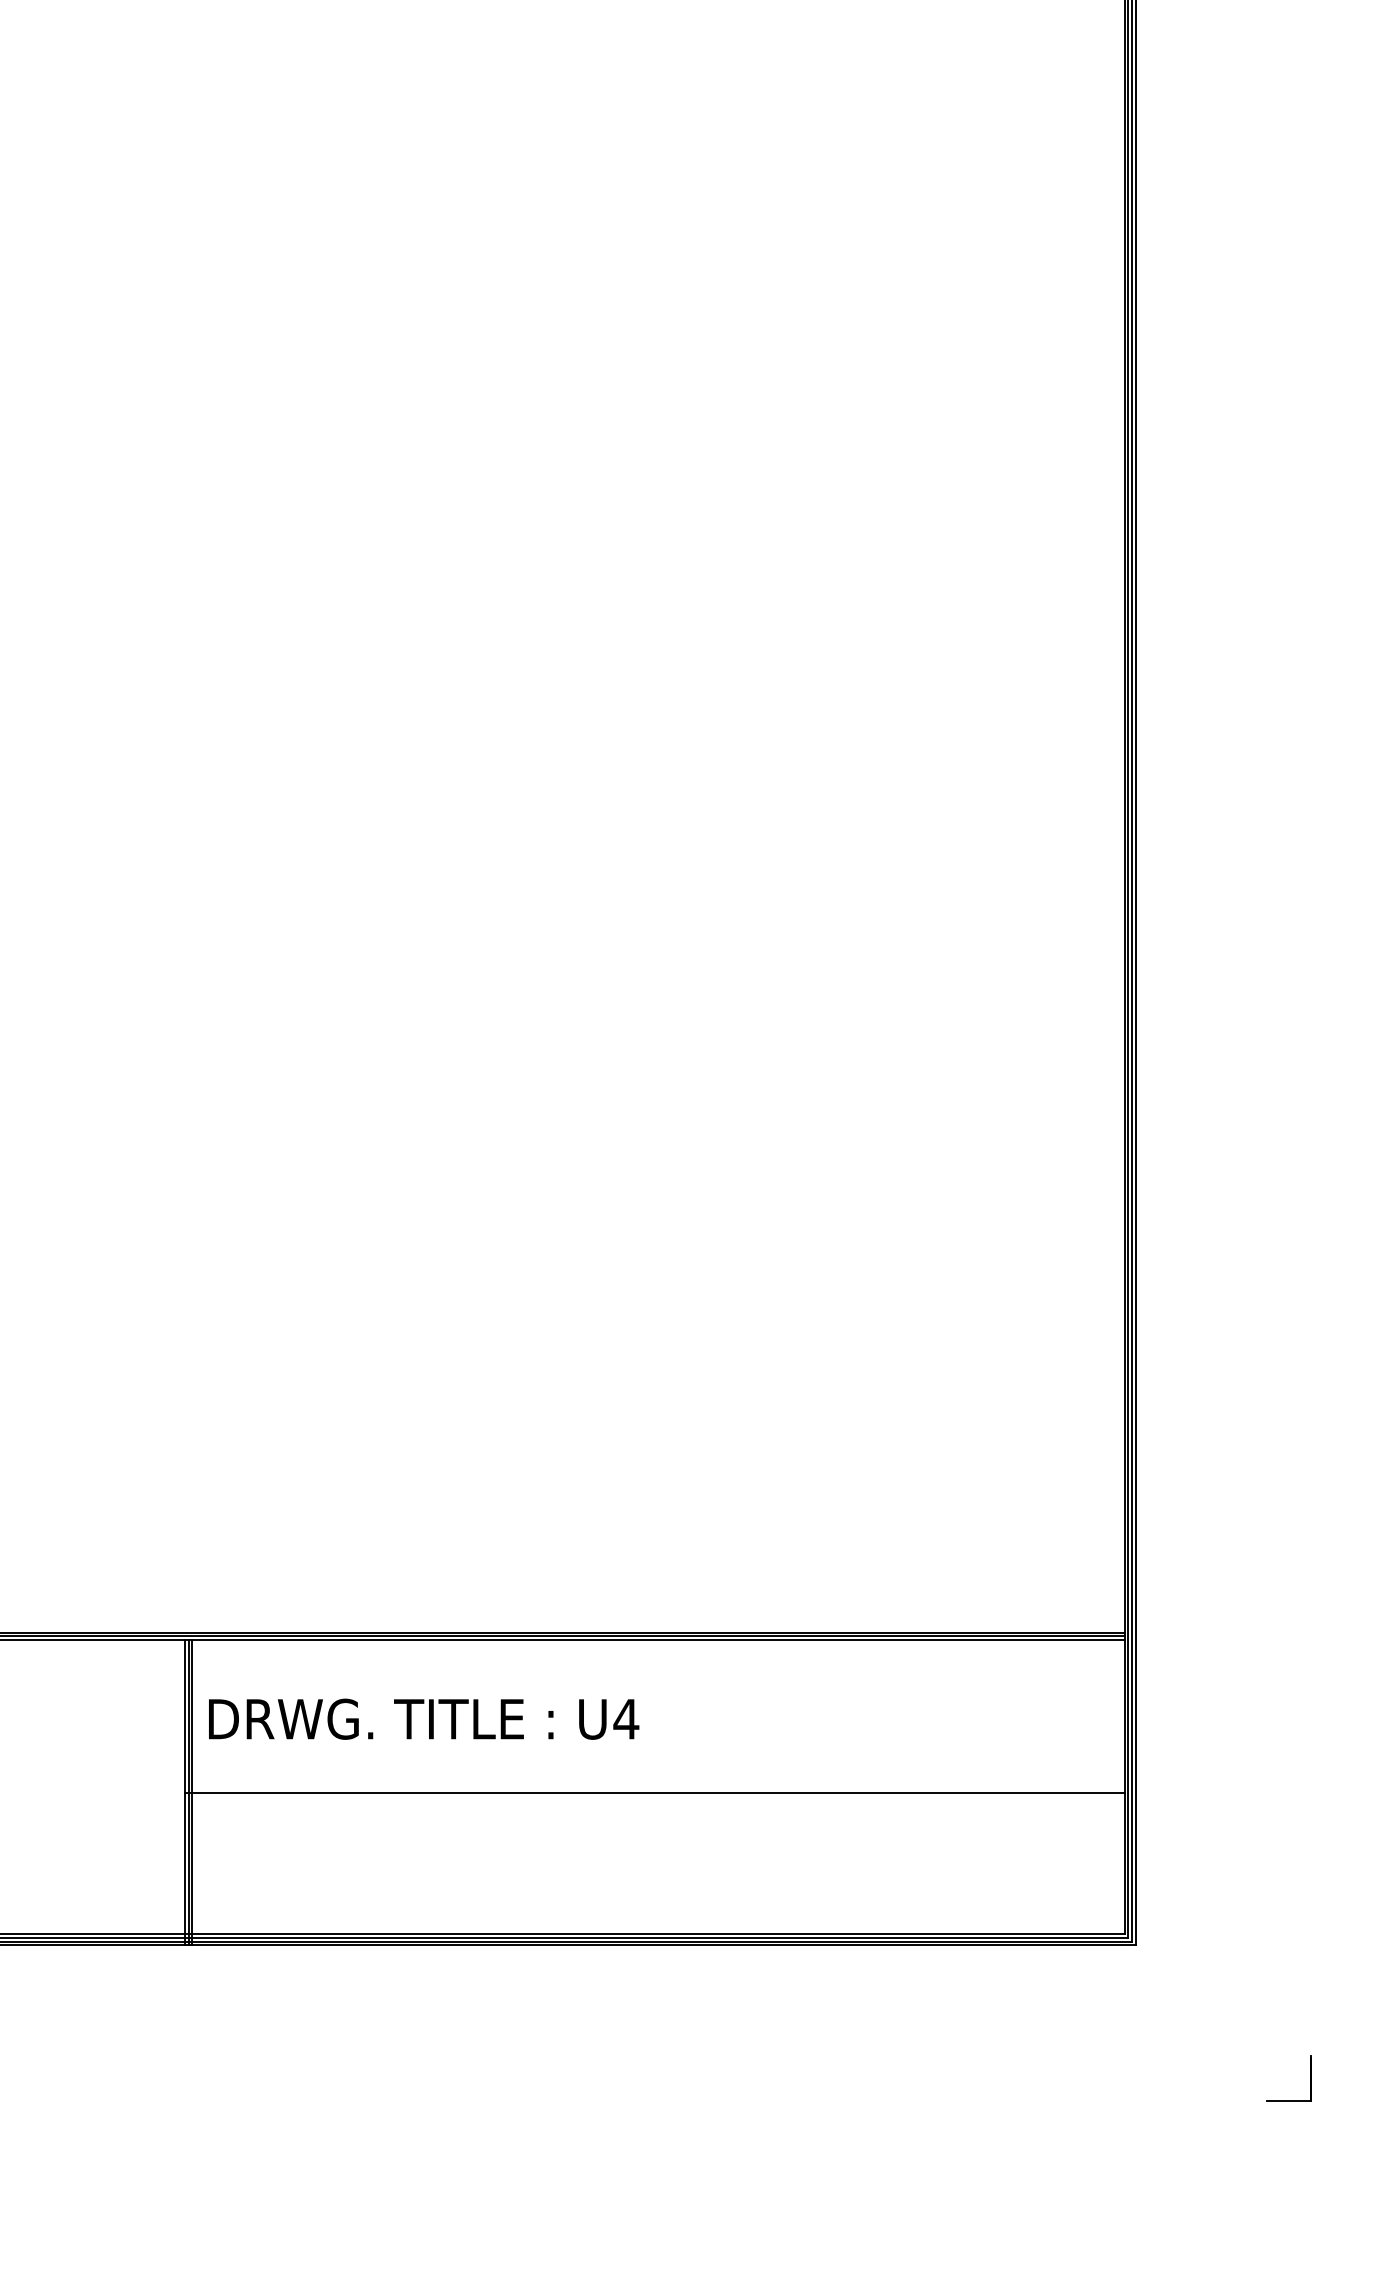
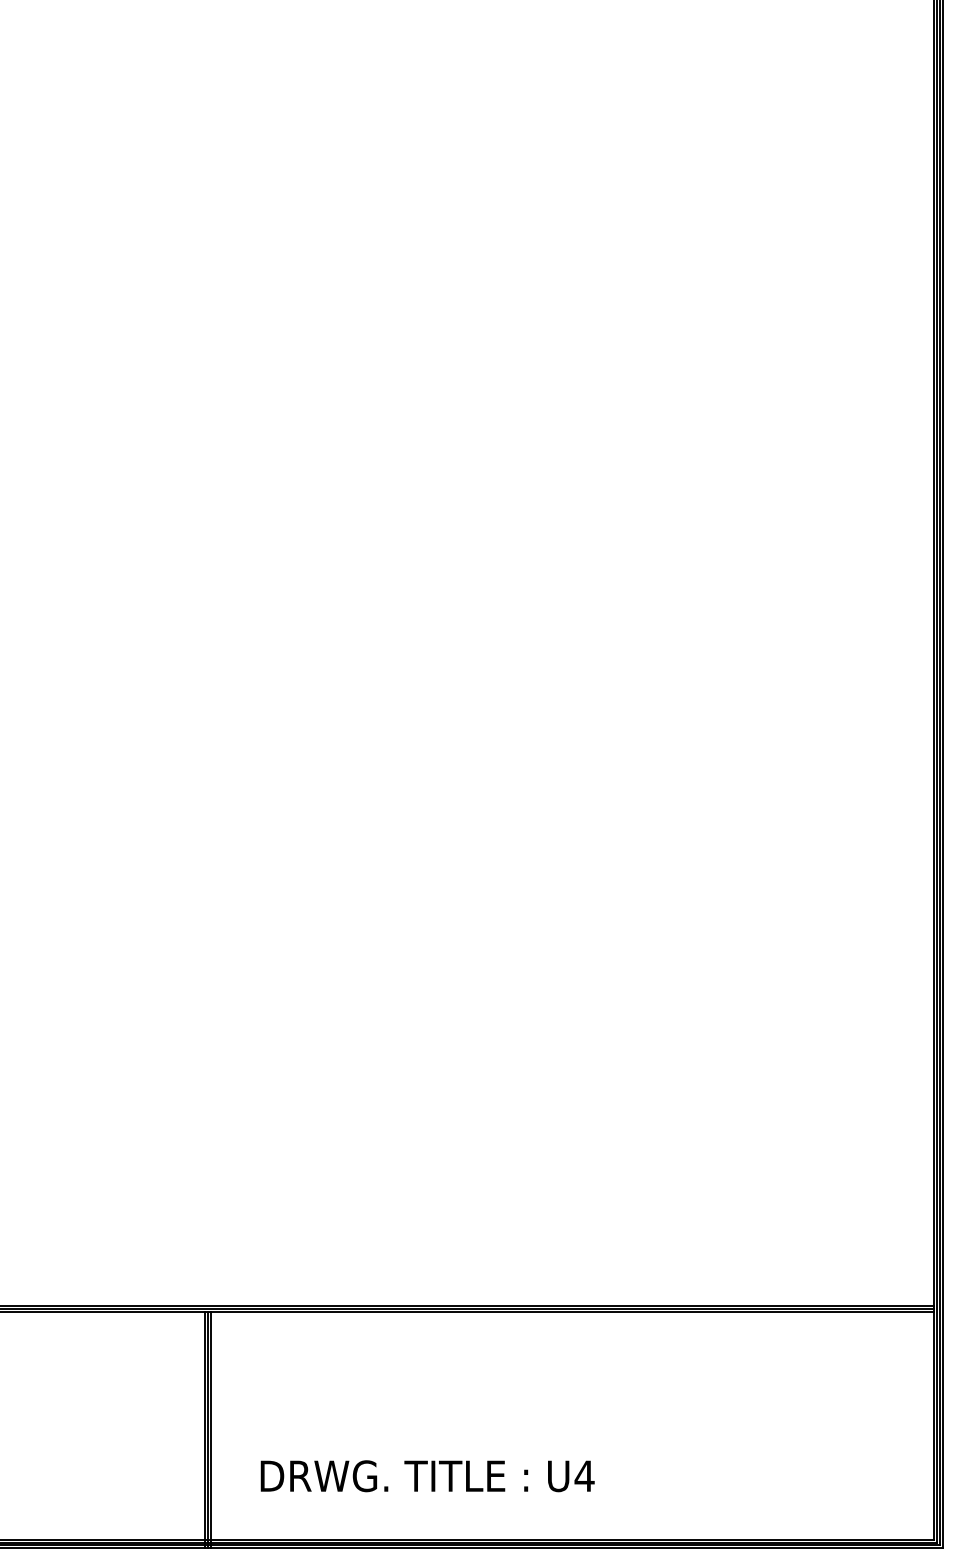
text: (424, 1718) -> (428, 1475), moved
line: (654, 1792) -> (569, 1429), removed

